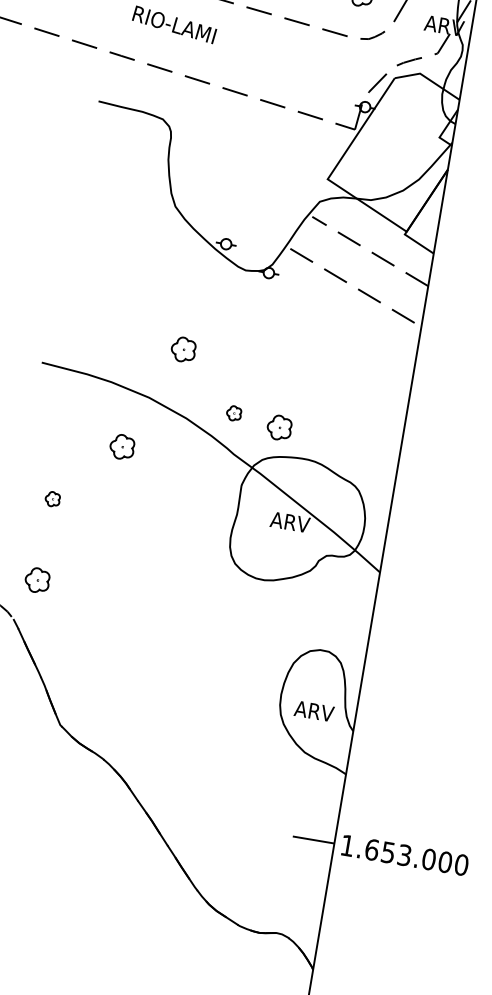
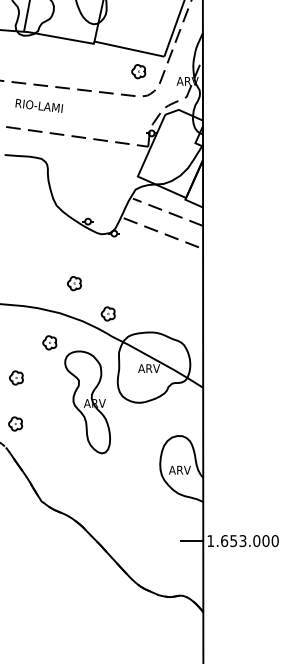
part: (233, 412) -> (107, 313), size x1.67
part: (279, 427) -> (134, 317), removed
part: (52, 498) -> (16, 377), size x1.67
part: (171, 563) -> (87, 402), added

